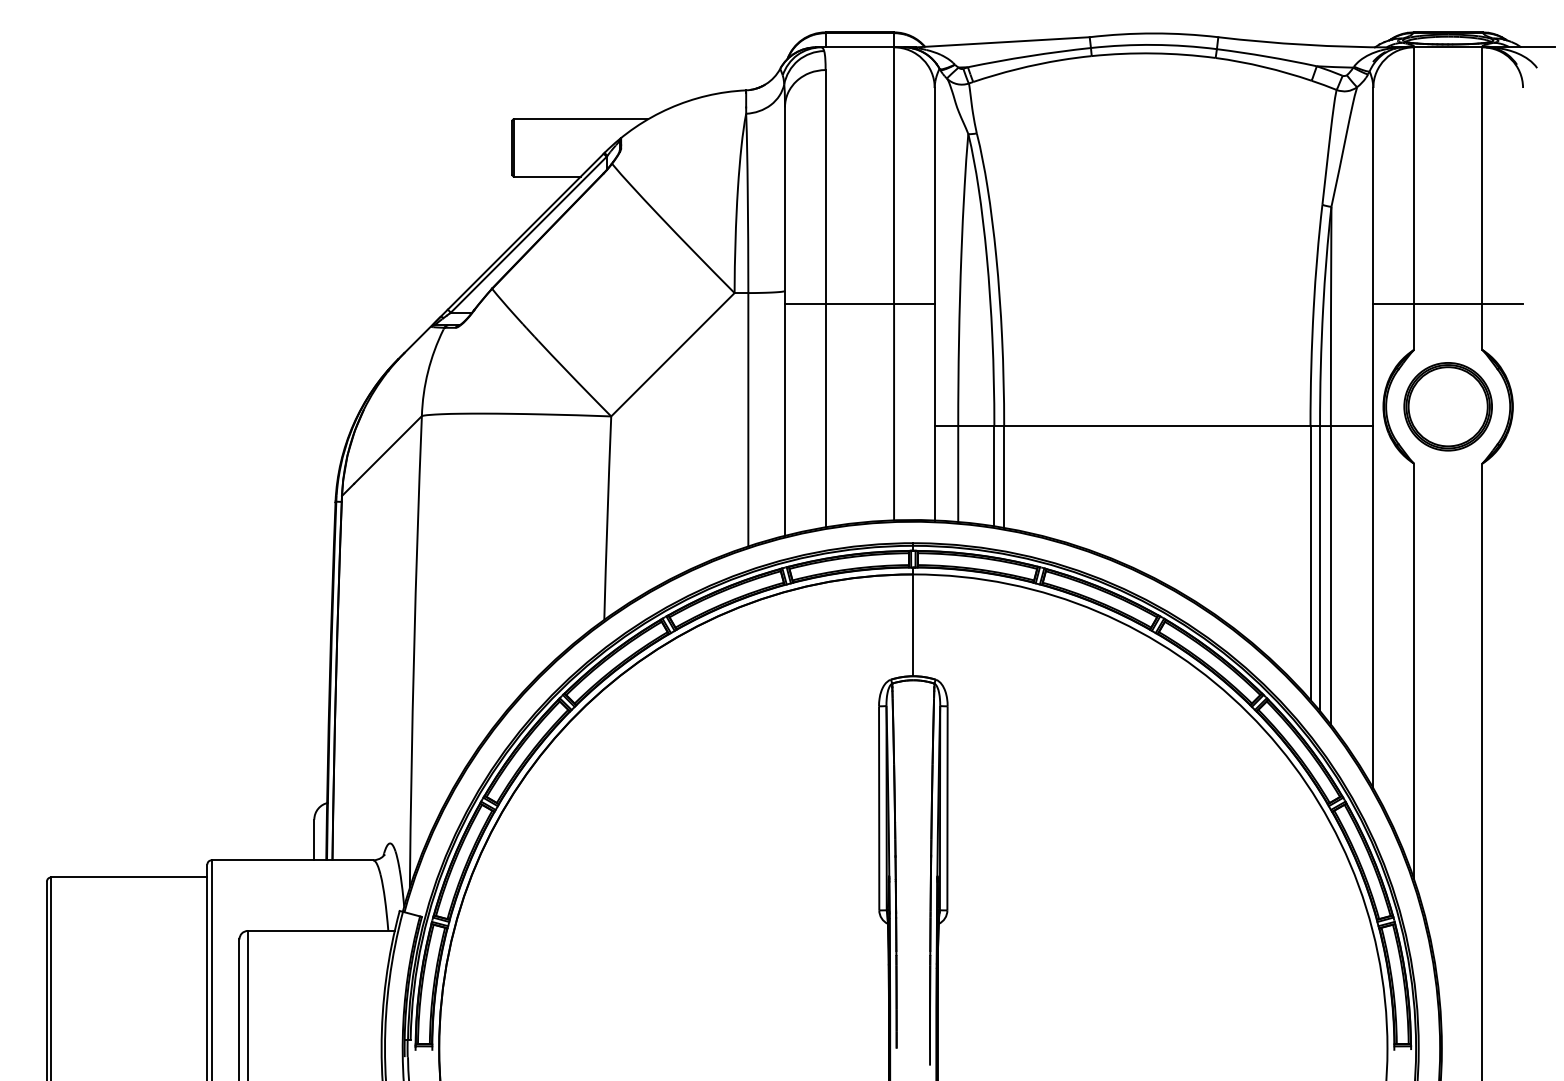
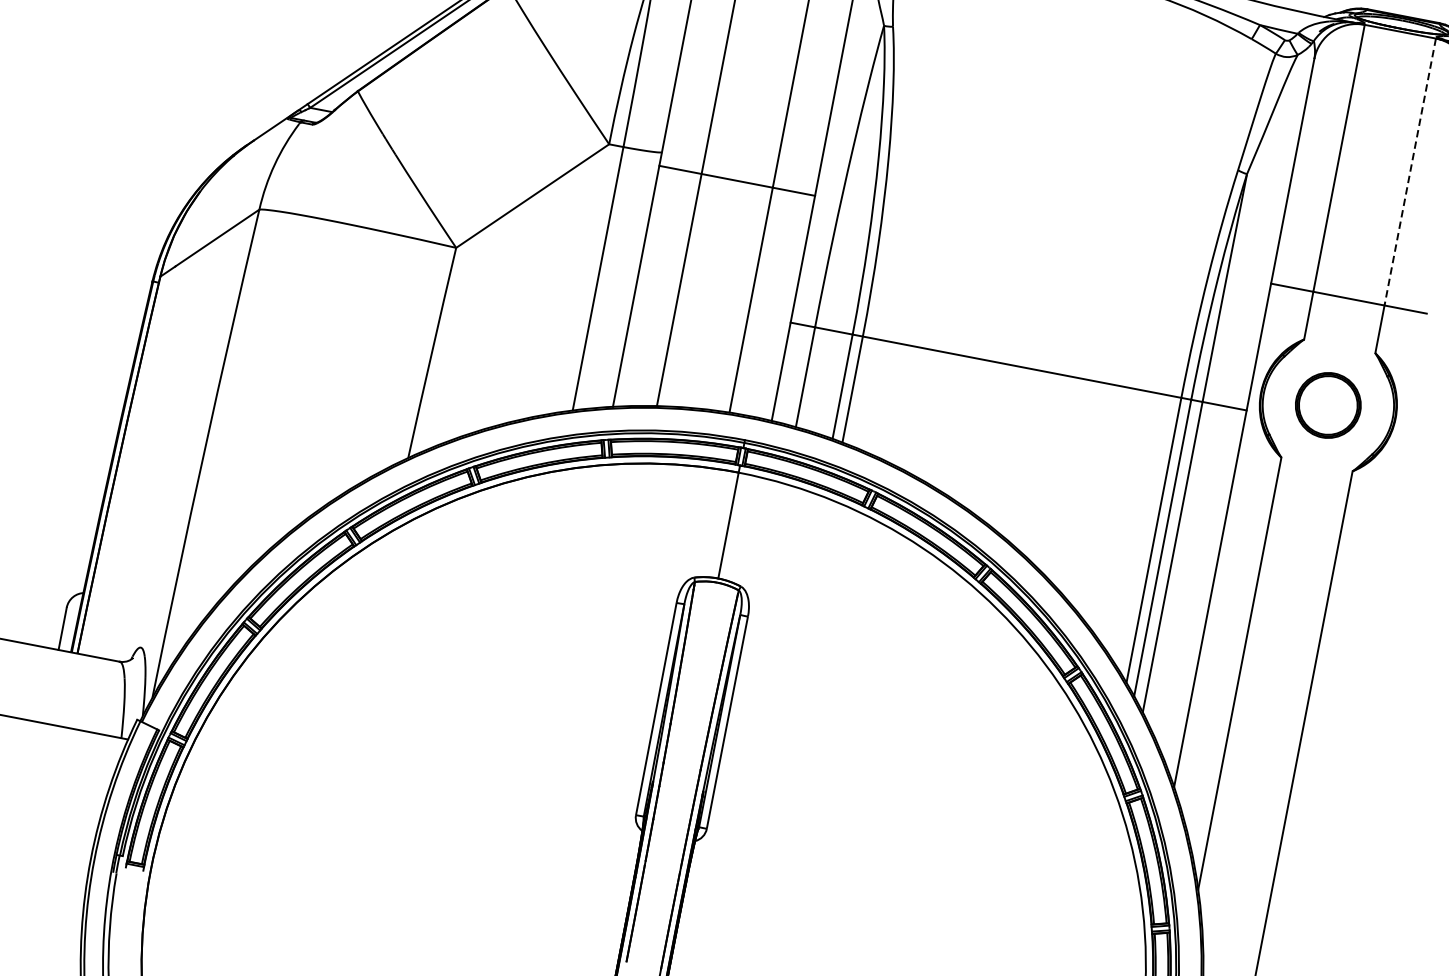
line: (1482, 176) -> (1410, 172), solid -> dashed
part: (1447, 406) -> (1327, 404), size x0.7

